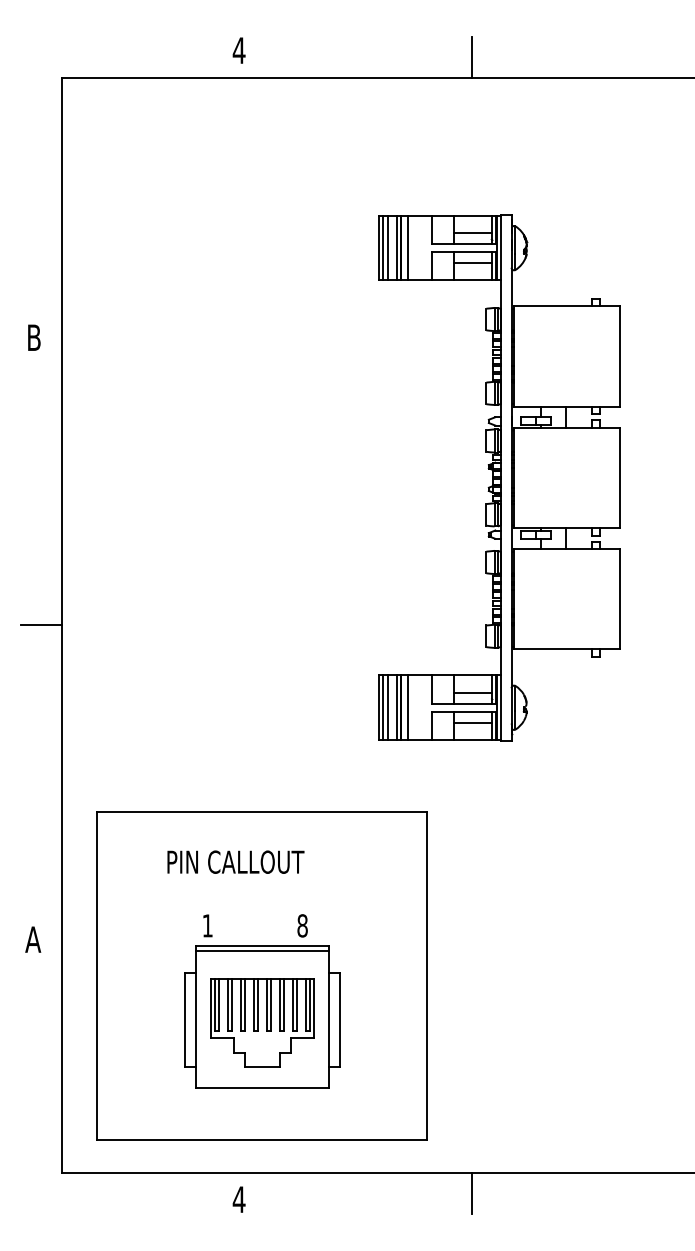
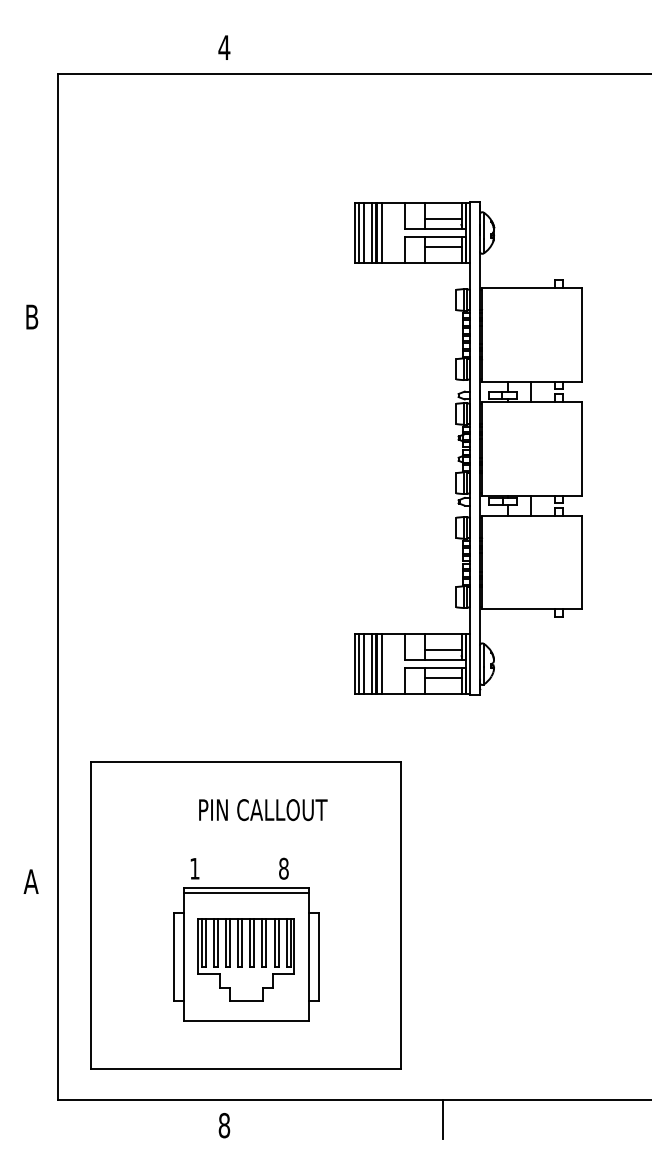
line: (471, 57) -> (442, 54), removed
line: (41, 626) -> (38, 587), removed
text: (236, 862) -> (263, 810), moved
text: (239, 1199) -> (224, 1125), 4 -> 8

